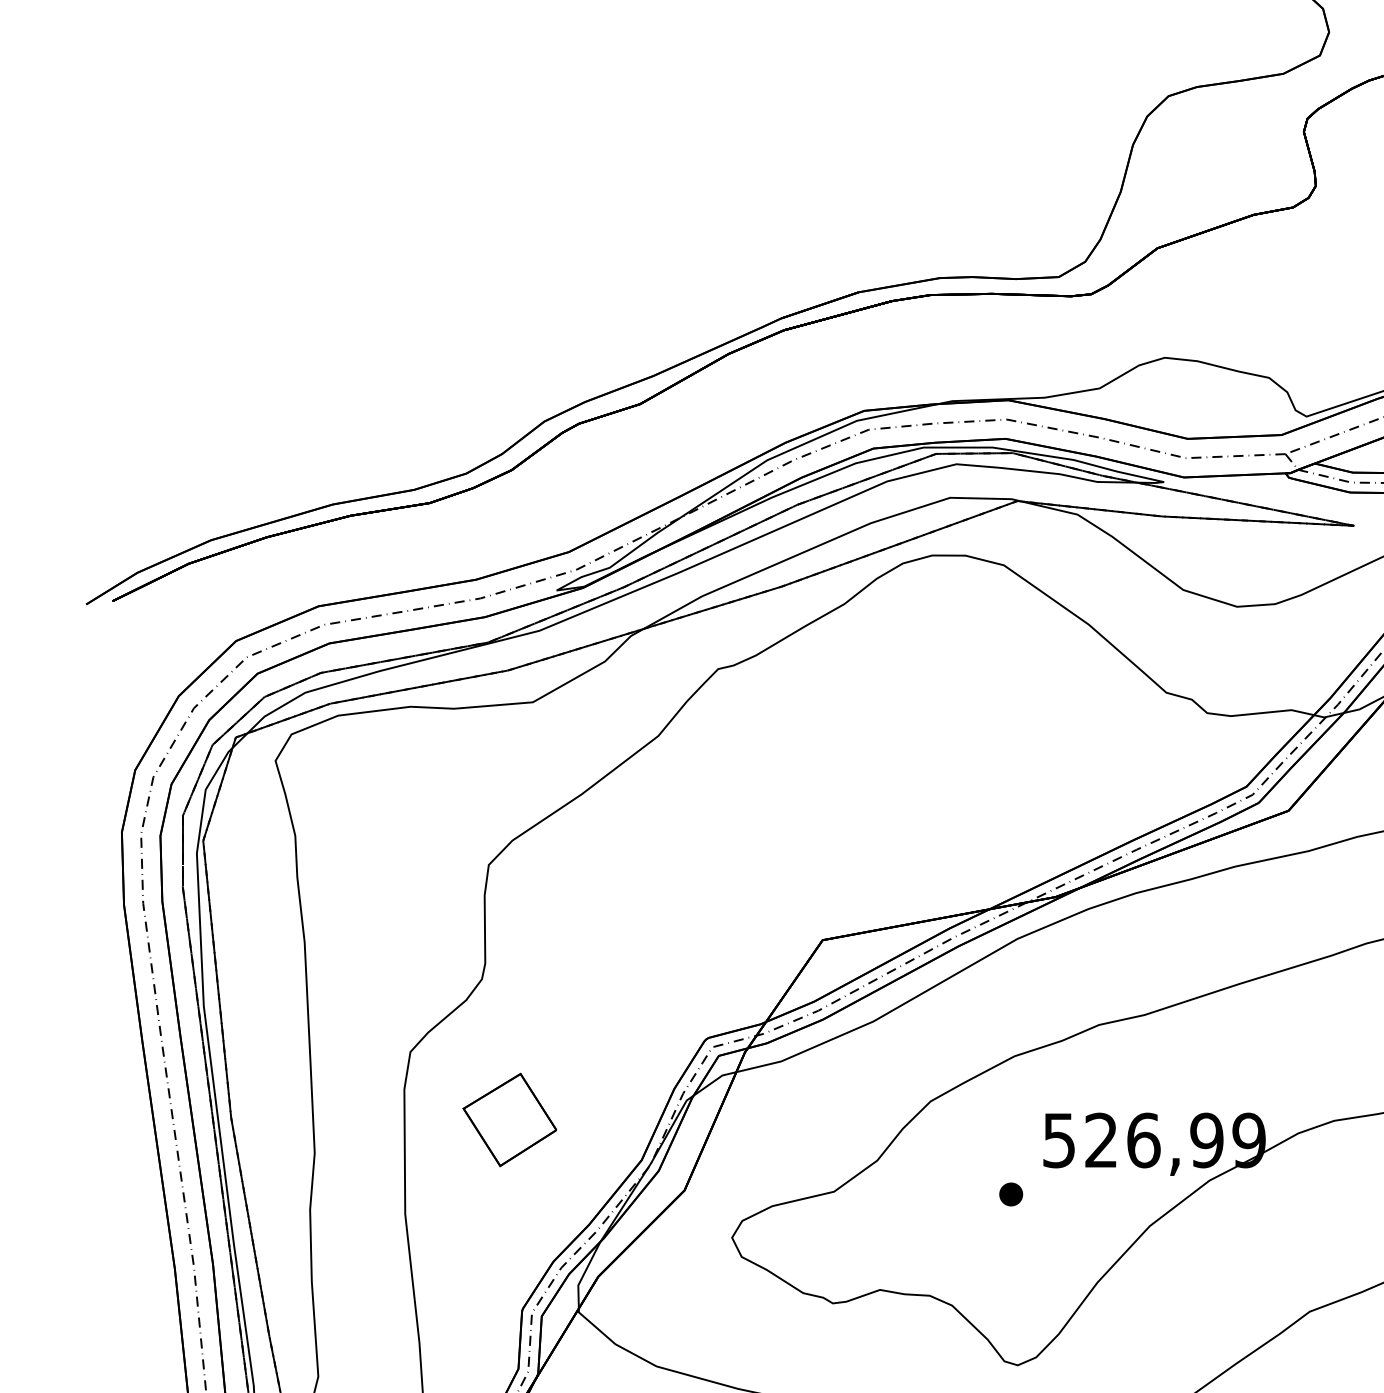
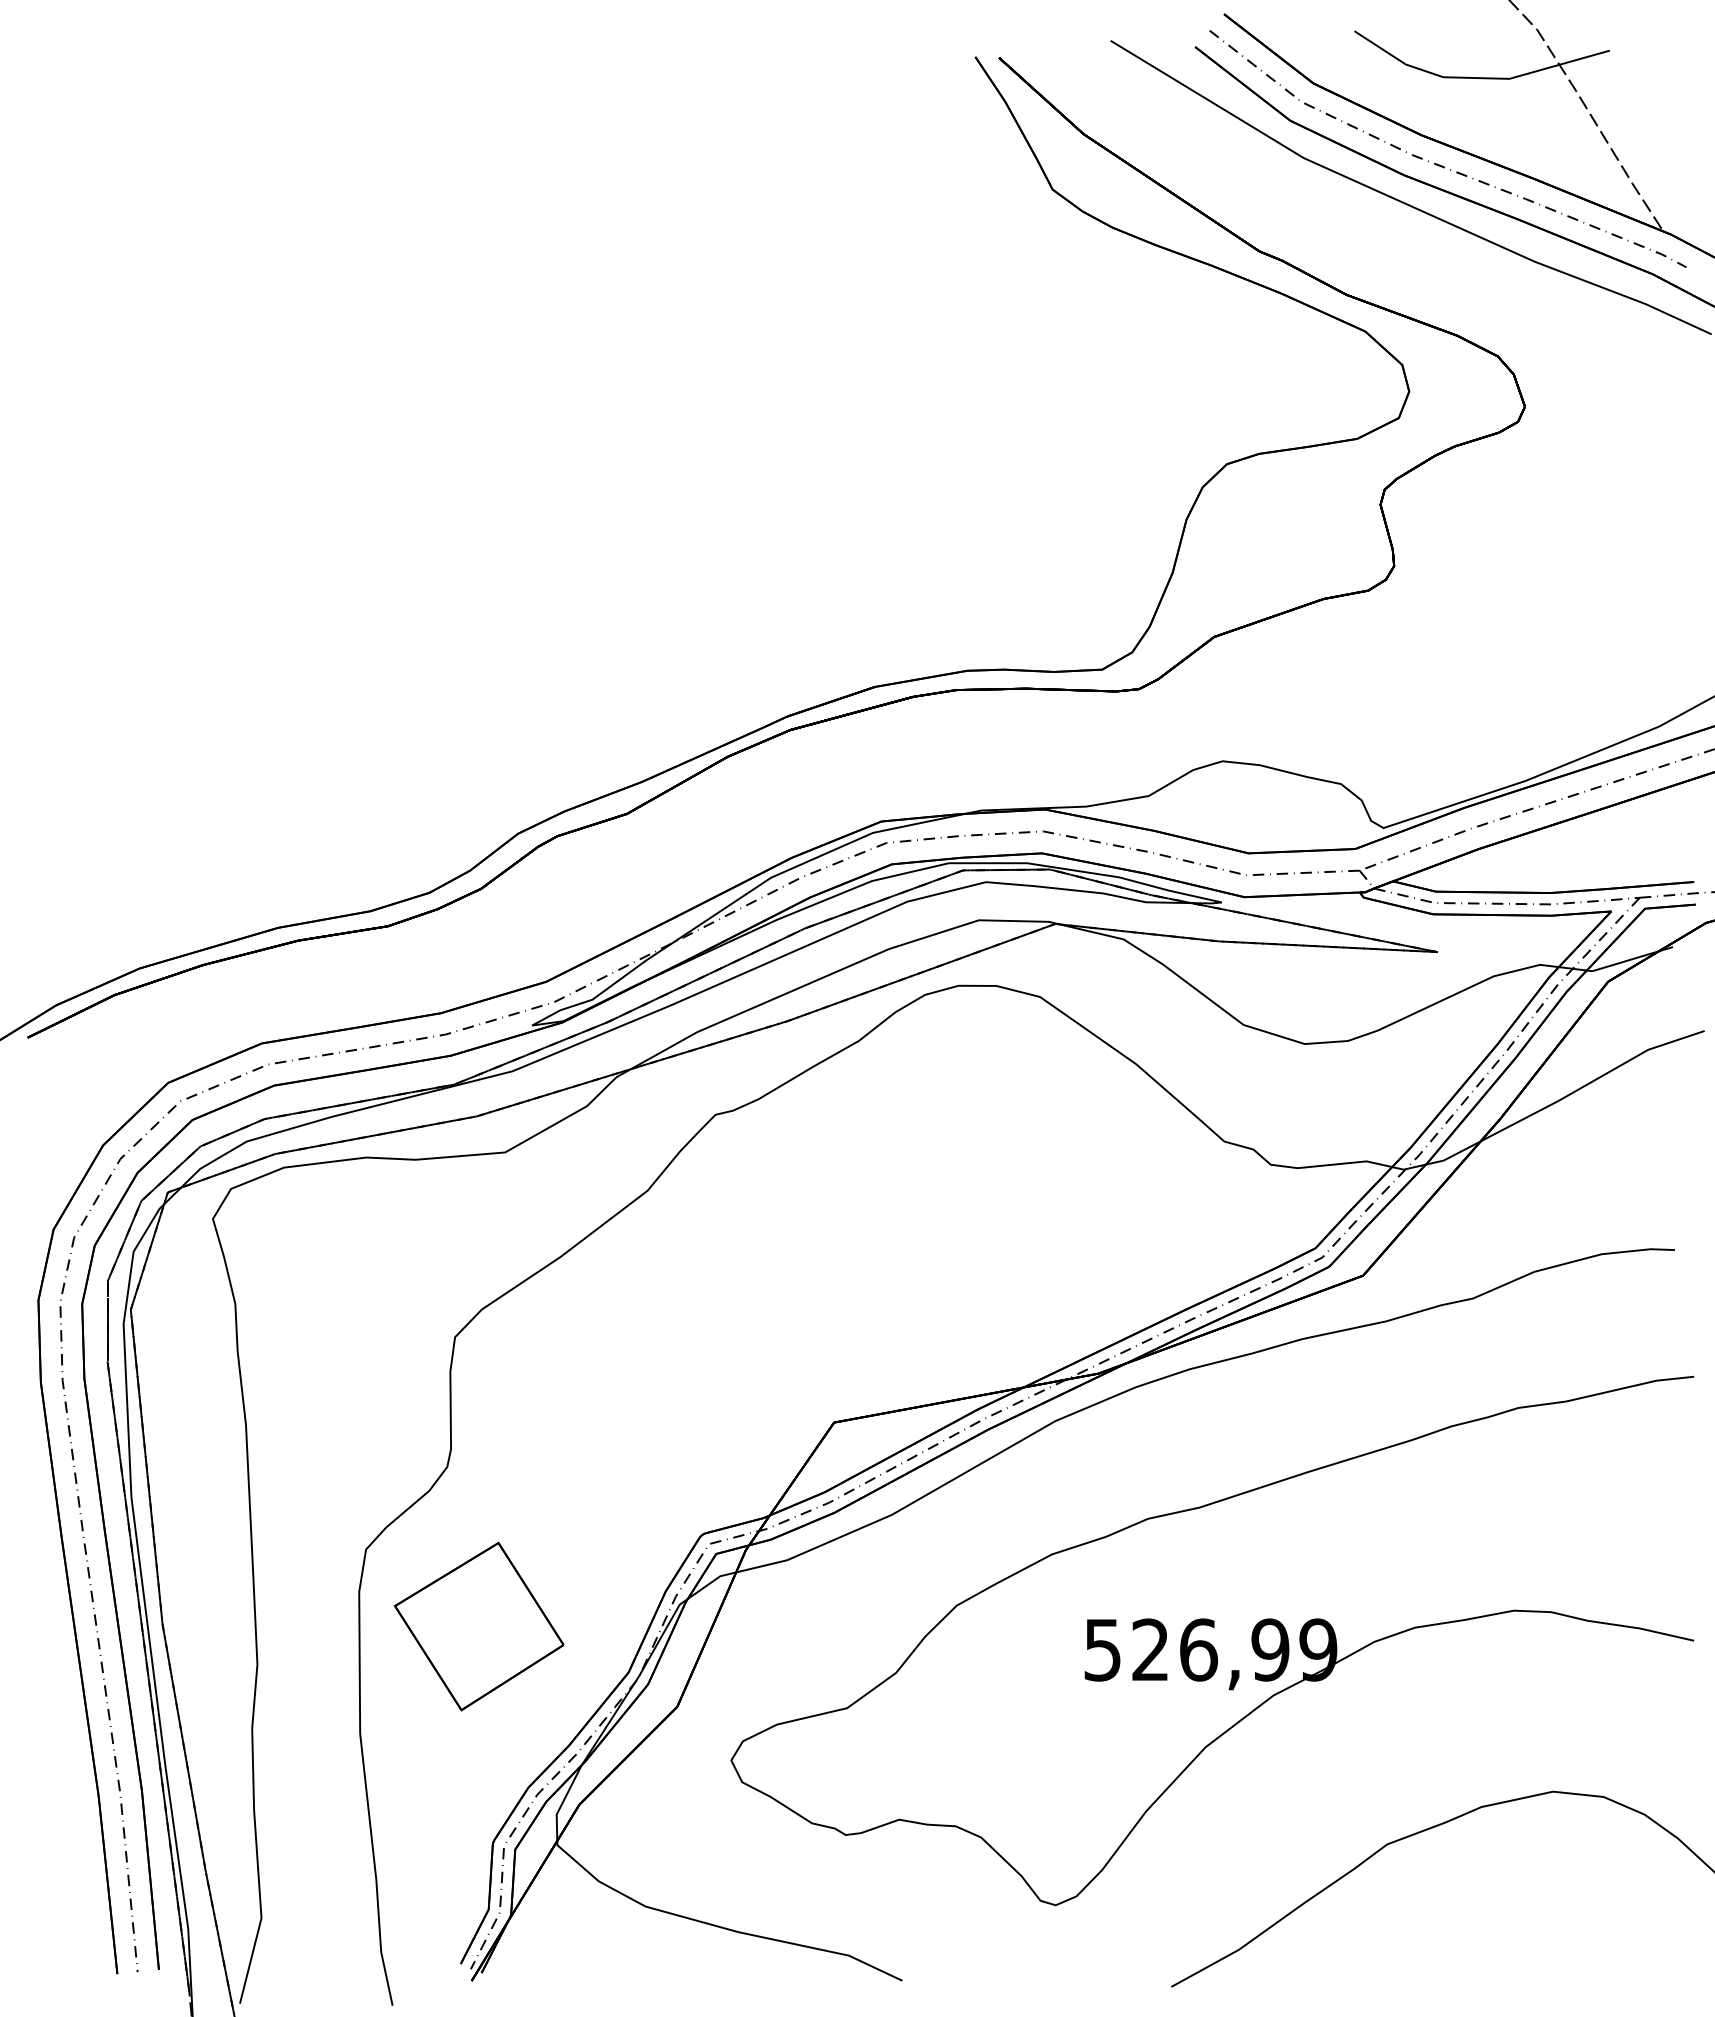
part: (509, 1119) -> (478, 1626), size x1.6
part: (1010, 1193) -> (1047, 1710), removed

